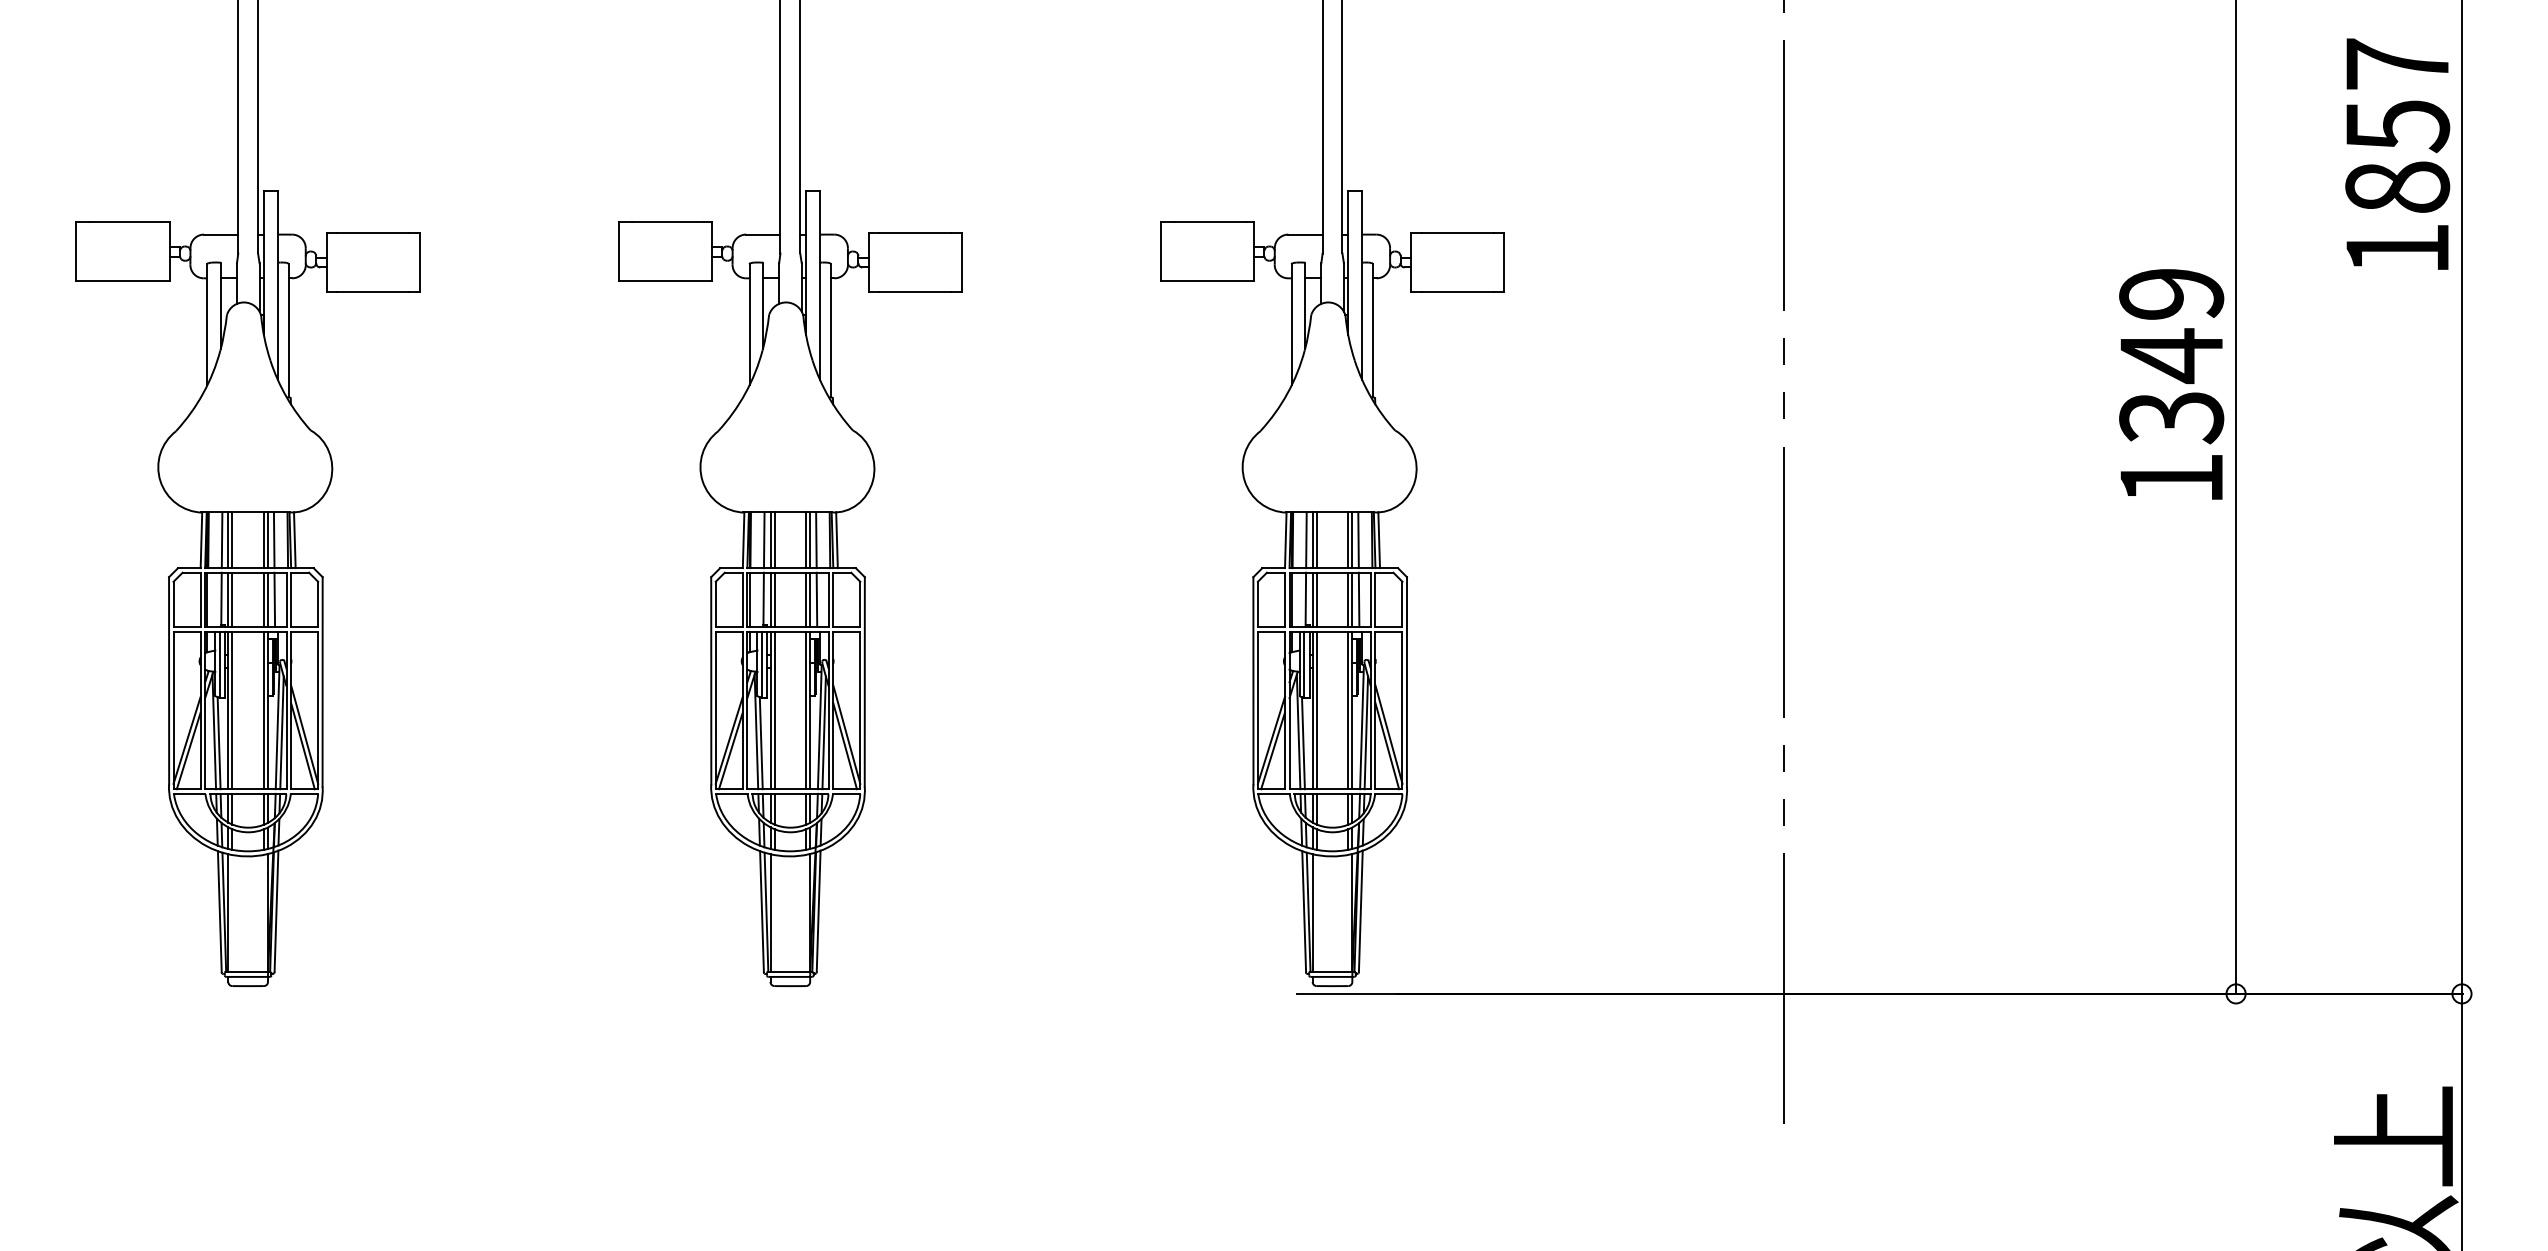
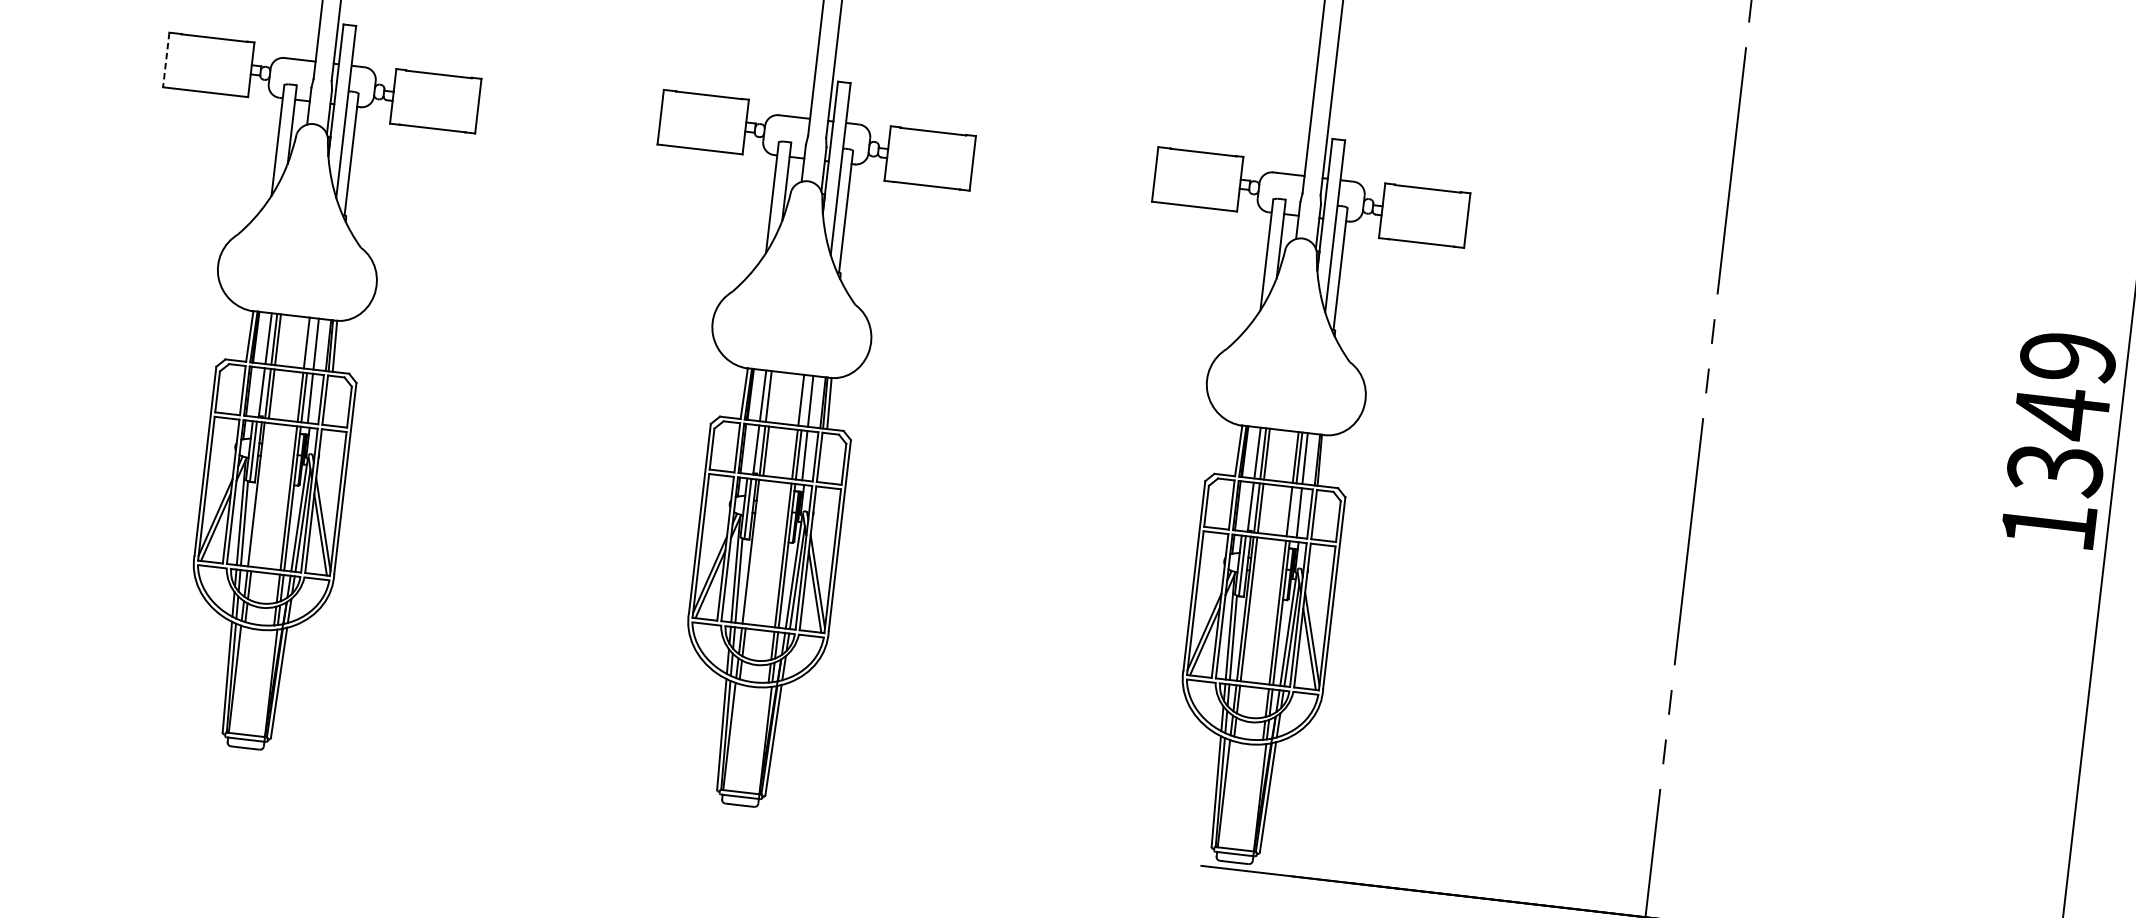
line: (76, 251) -> (166, 59), solid -> dashed
text: (2171, 384) -> (2058, 439), moved
line: (268, 540) -> (310, 343), removed
line: (774, 540) -> (772, 397), removed
line: (810, 540) -> (805, 400), removed
line: (1378, 540) -> (1323, 460), removed
line: (1352, 599) -> (1293, 511), removed
line: (232, 710) -> (260, 495), removed
line: (774, 710) -> (754, 552), removed

